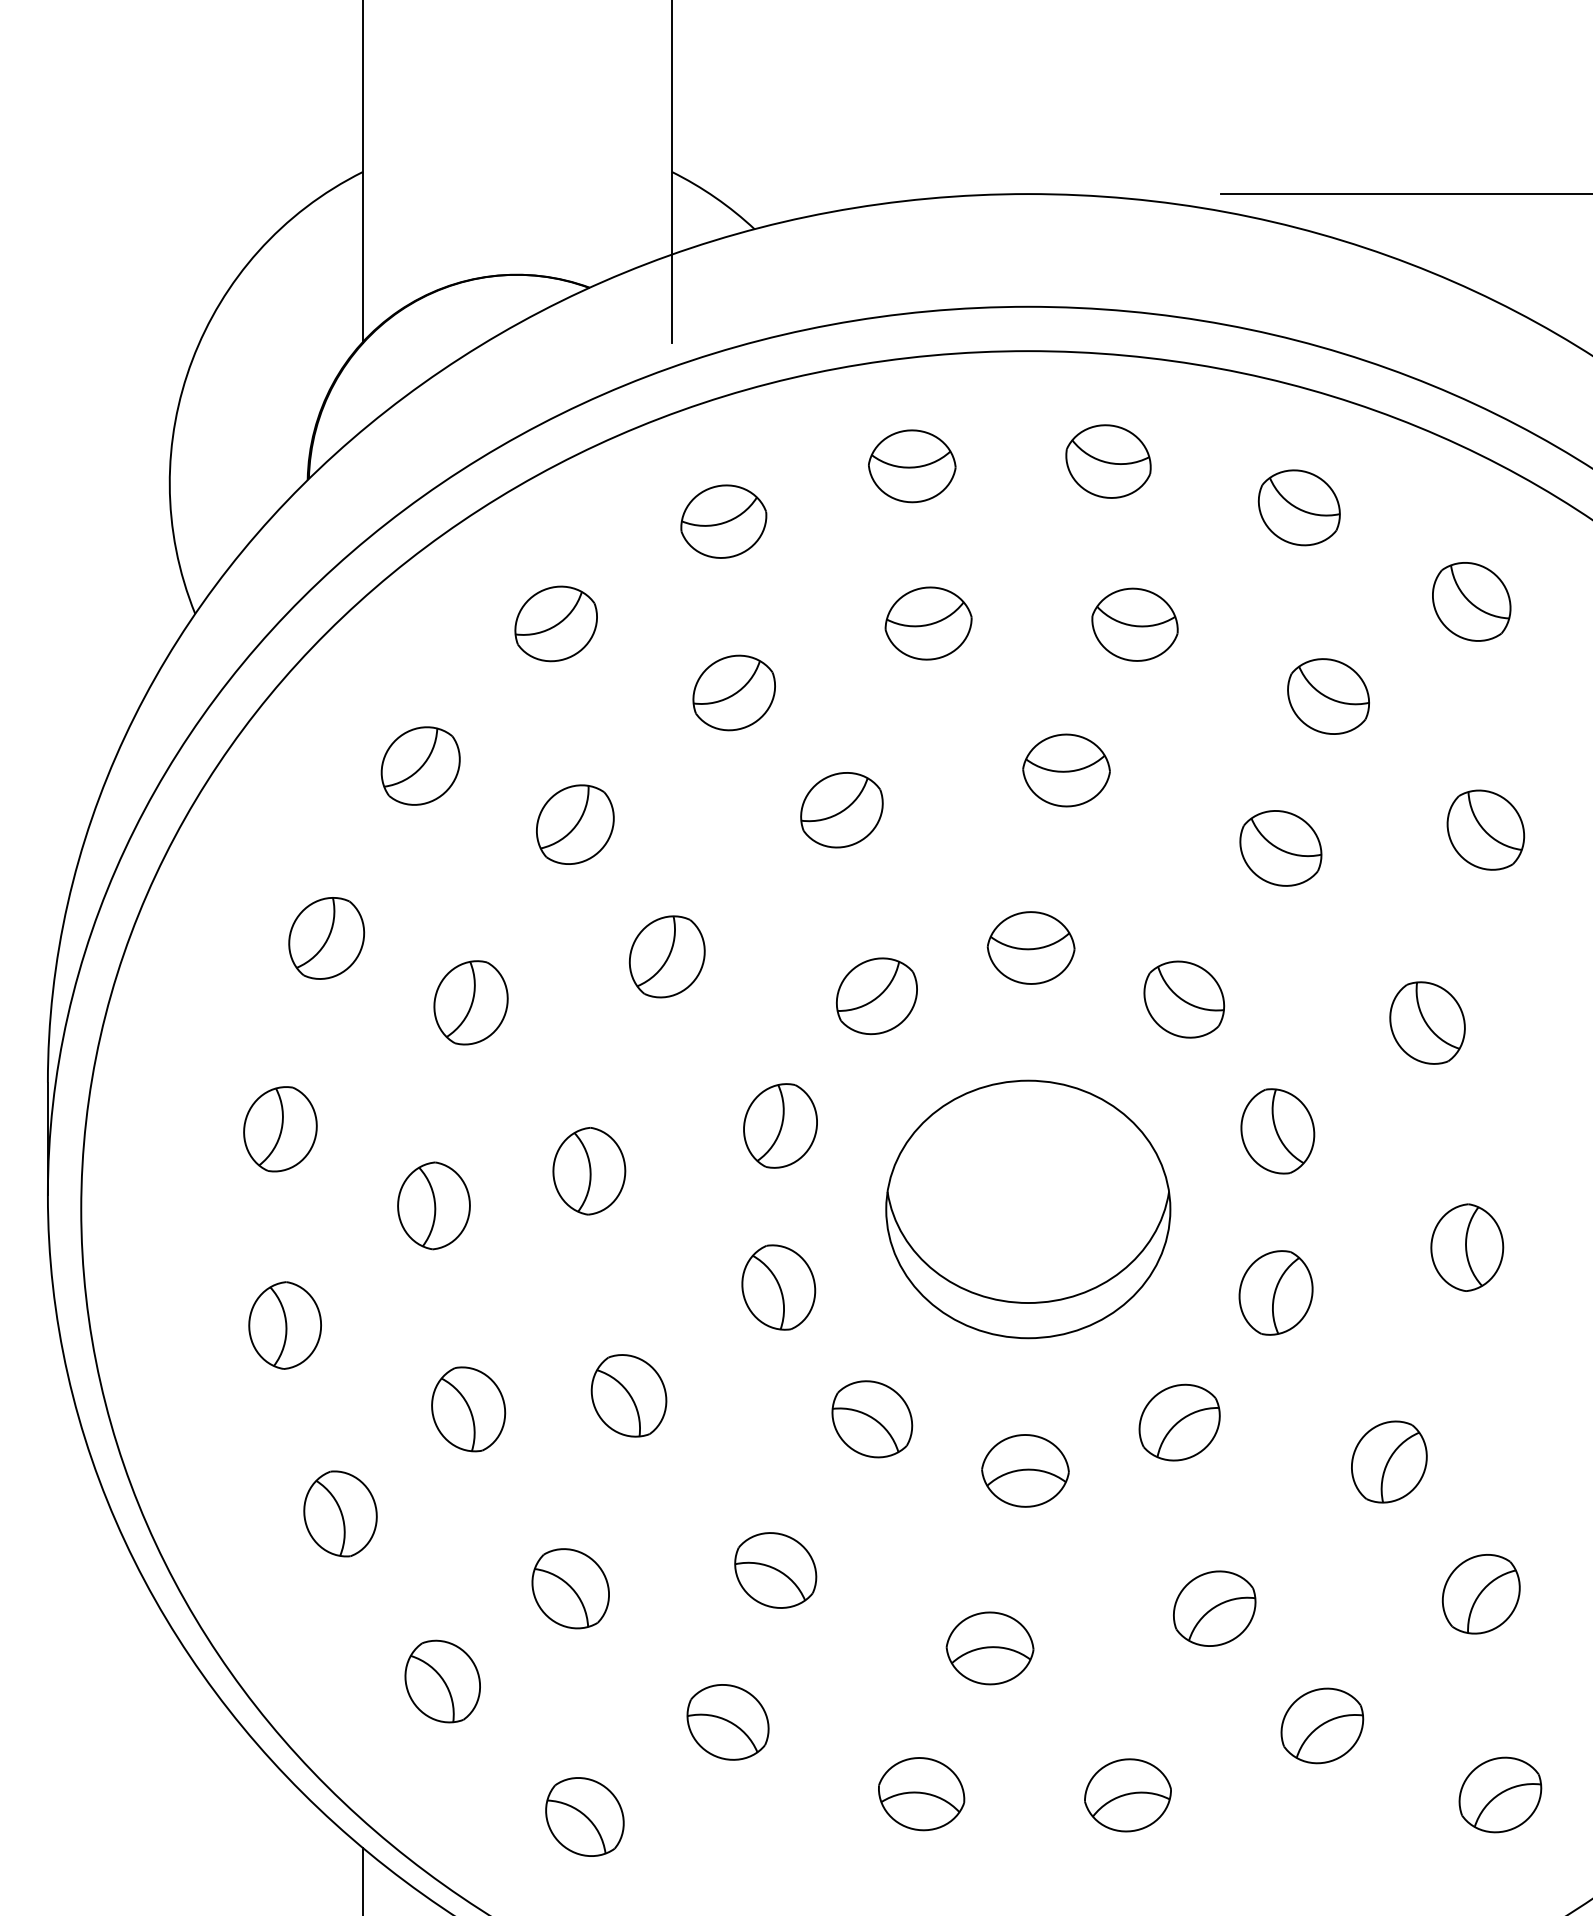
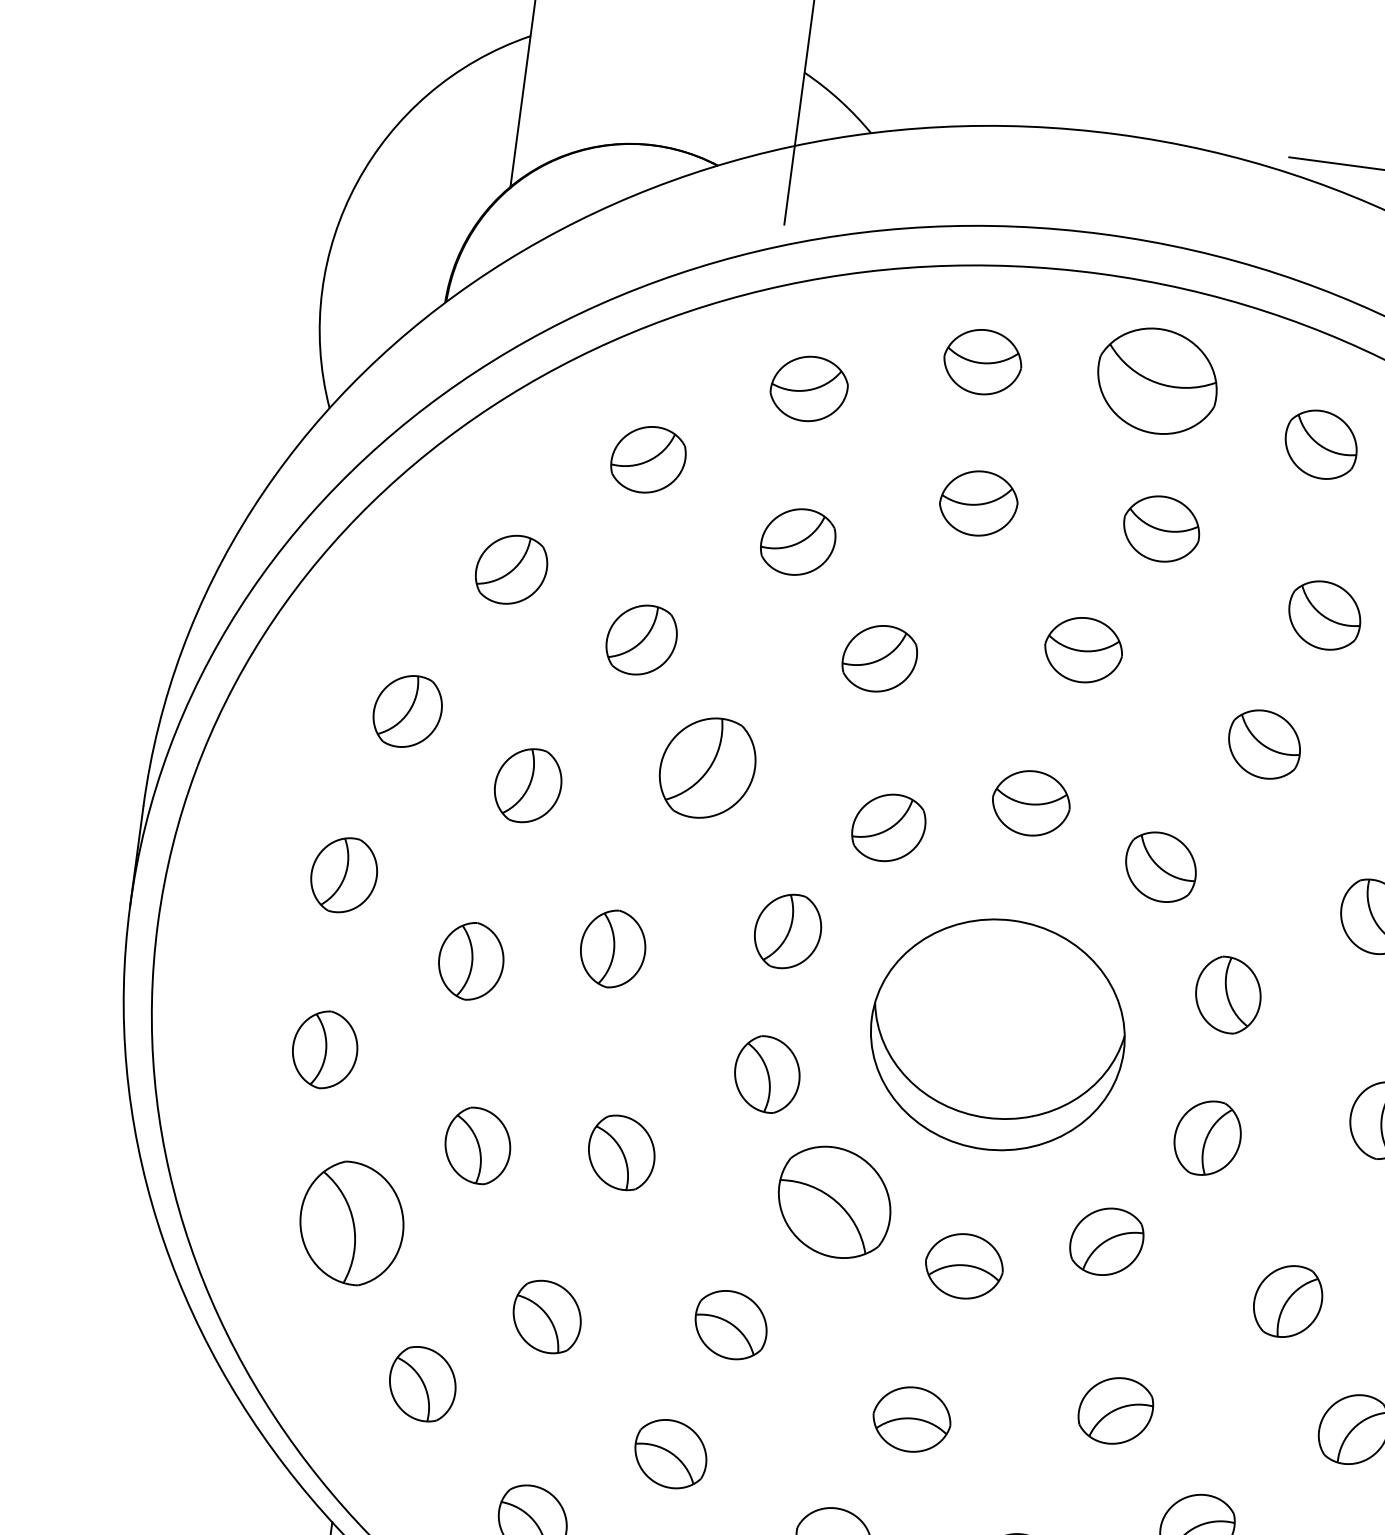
part: (1108, 461) -> (1157, 381), size x1.6
part: (666, 956) -> (706, 767), size x1.4
part: (872, 1419) -> (834, 1202), size x1.6
part: (340, 1513) -> (351, 1223), size x1.6

